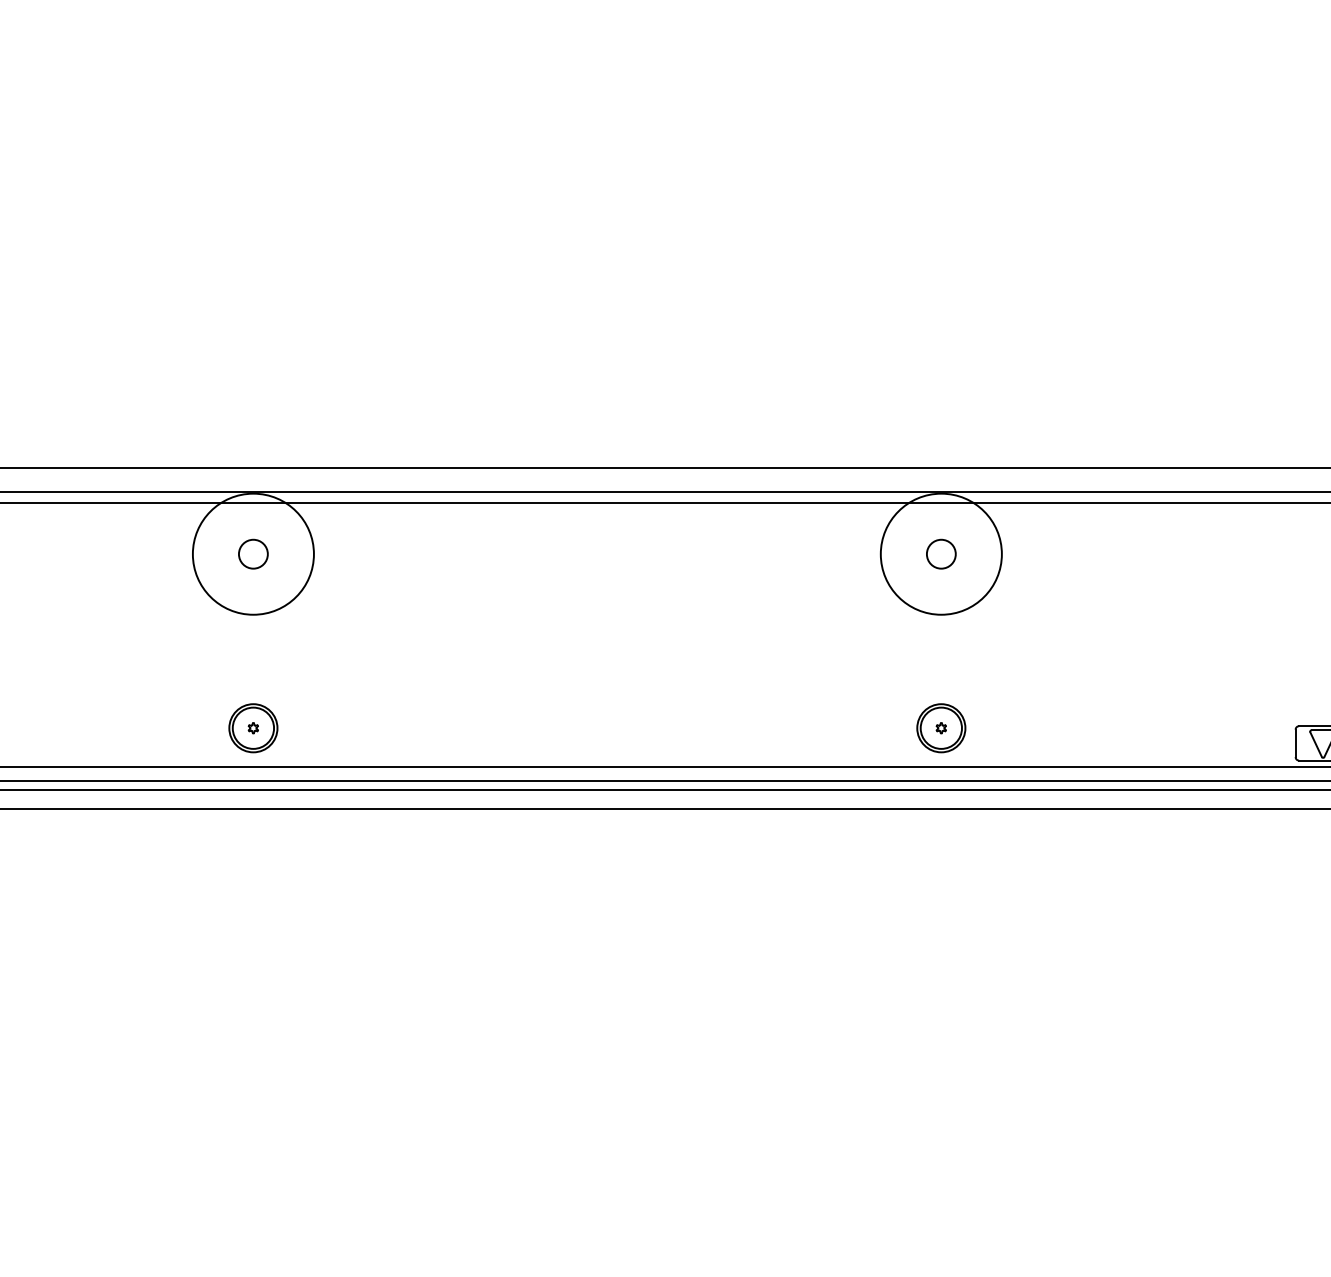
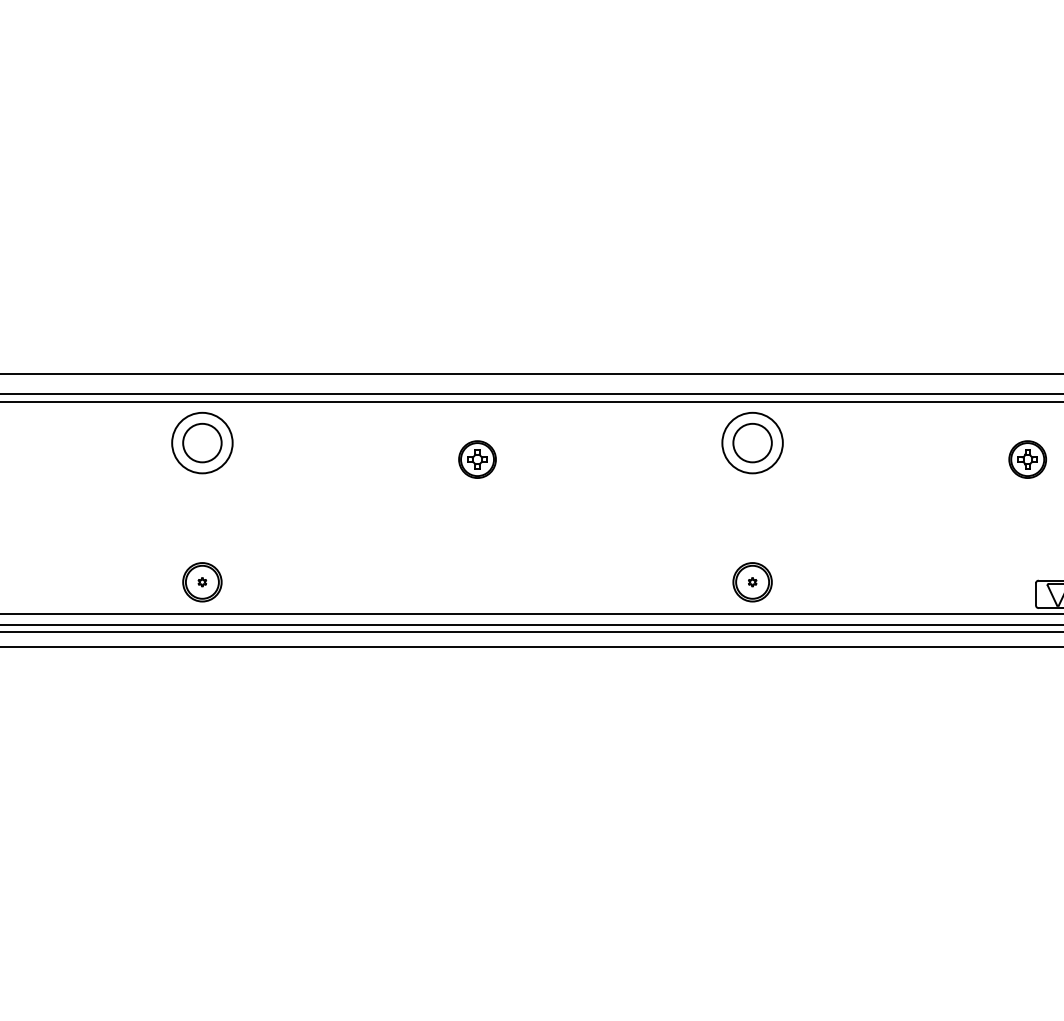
circle: (253, 554) -> (202, 443), size x0.62
circle: (253, 554) -> (202, 443), size x1.67
circle: (941, 554) -> (752, 443), size x0.62
circle: (941, 554) -> (752, 443), size x1.67
part: (597, 574) -> (477, 459), added
part: (1285, 574) -> (1027, 459), added

